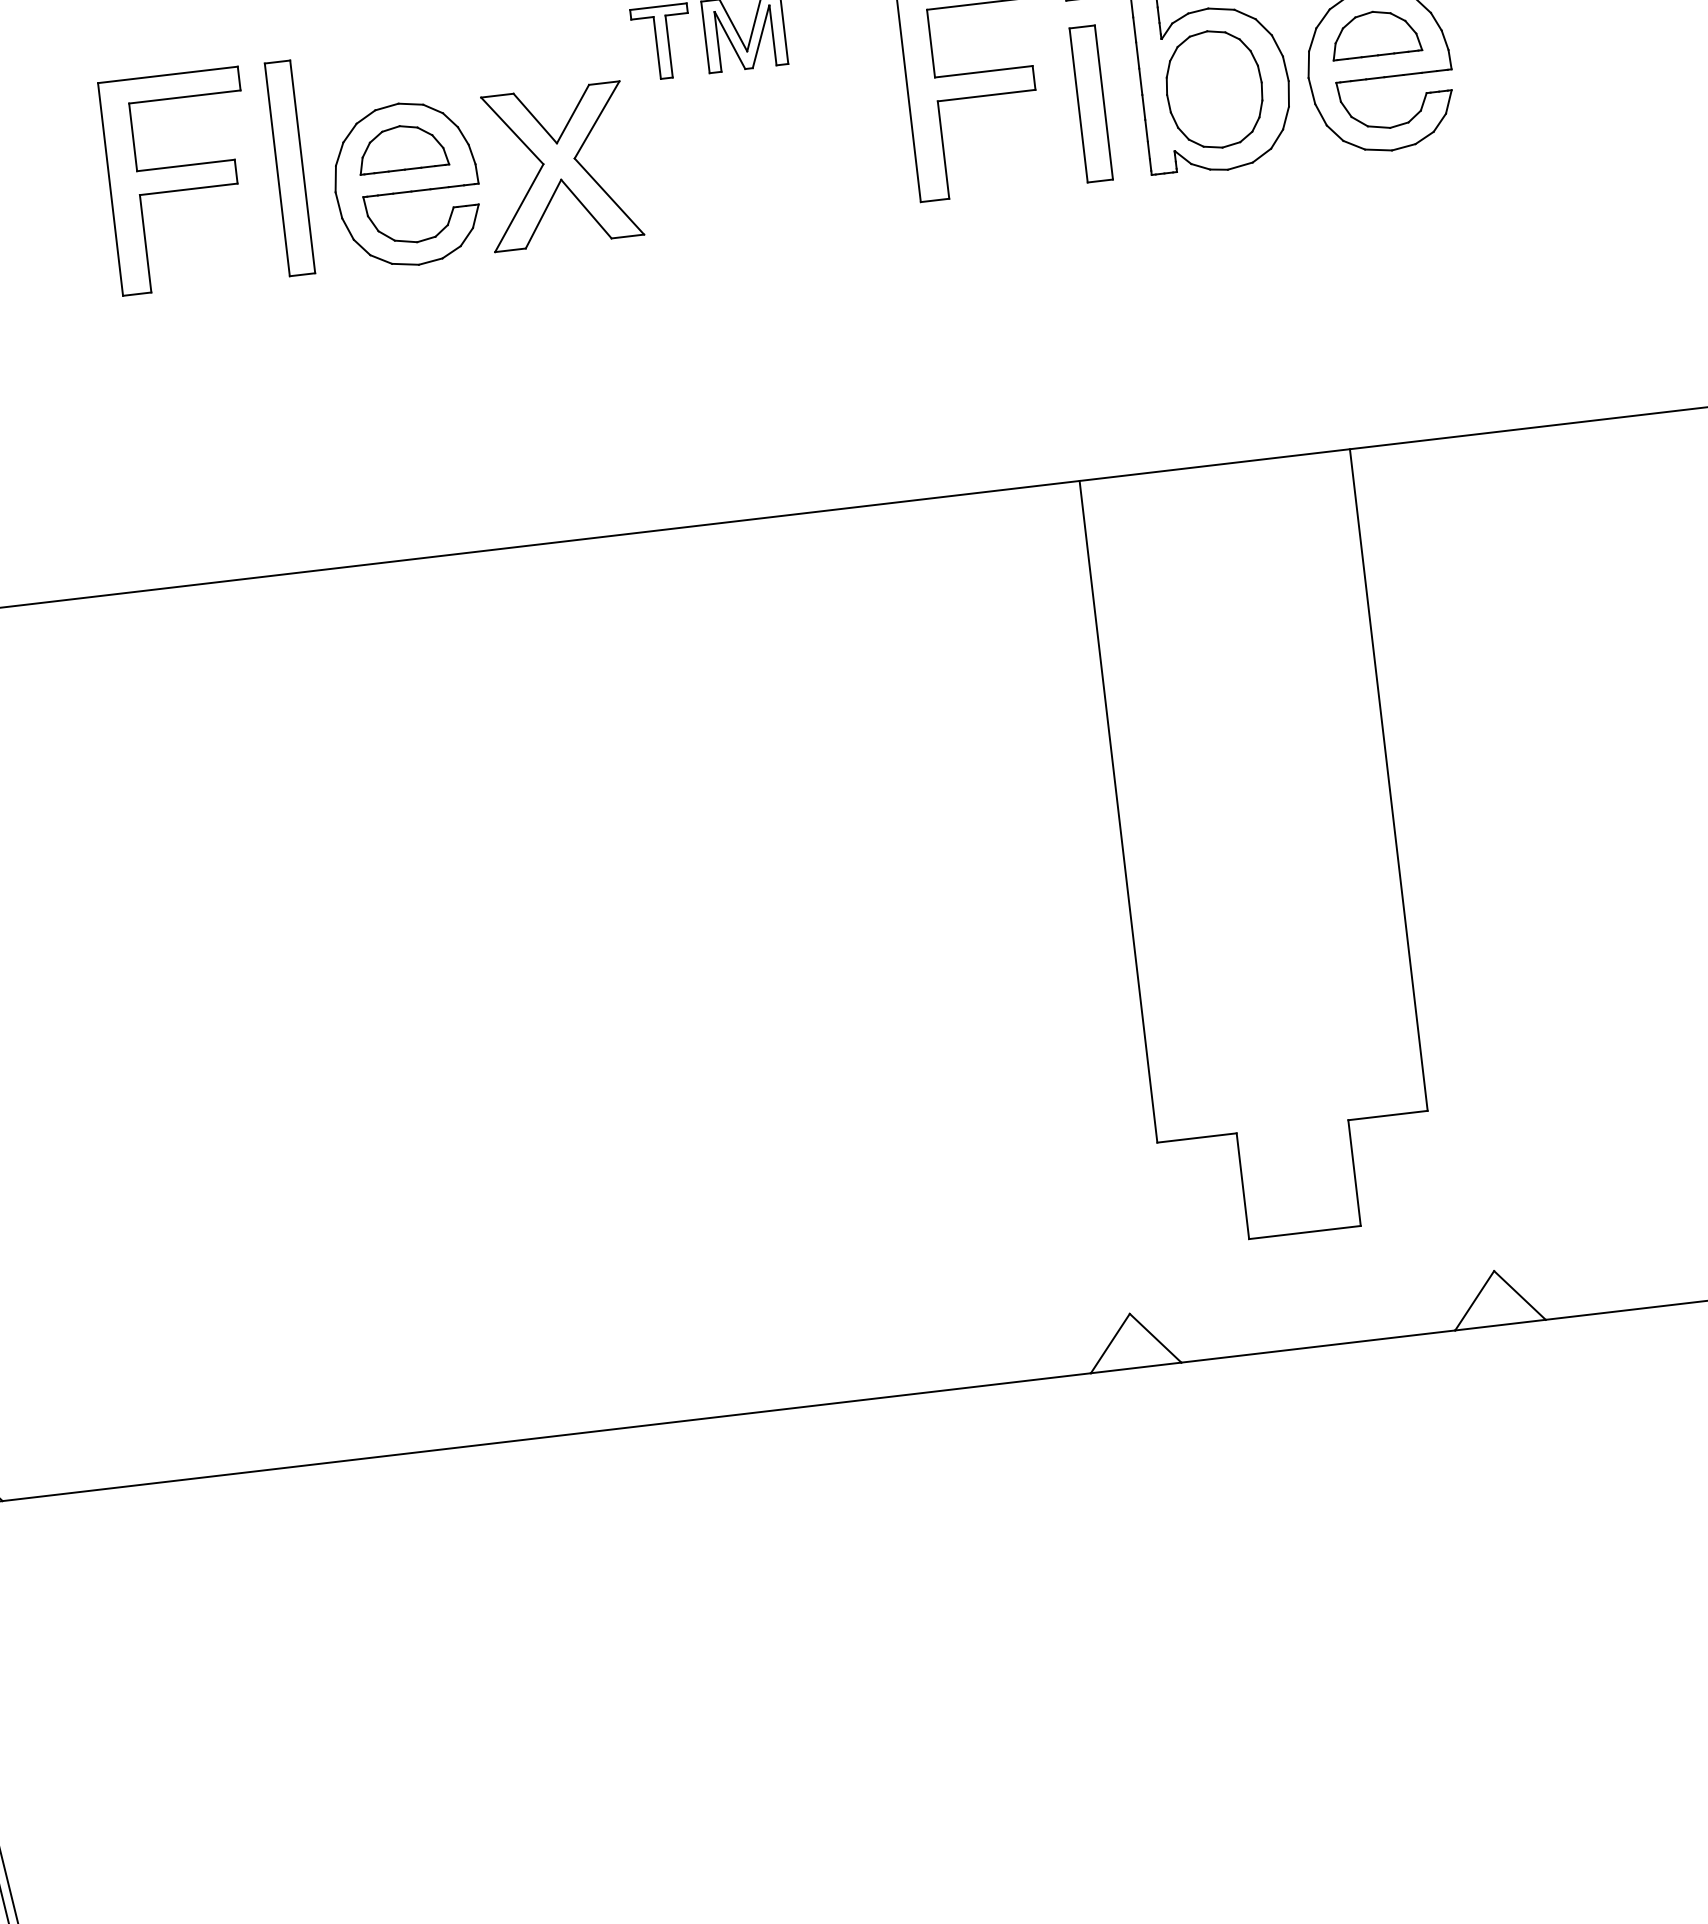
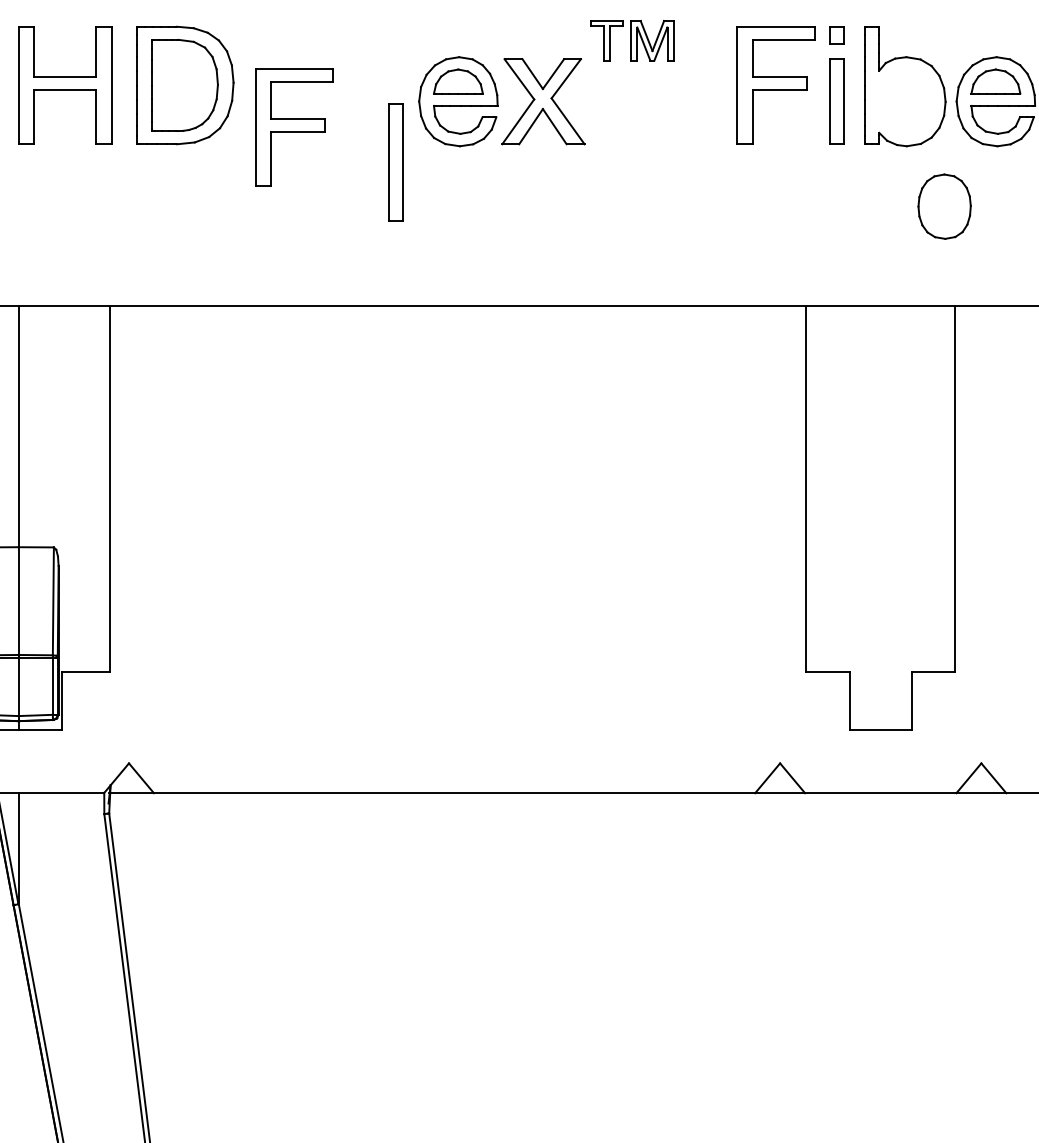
part: (1214, 89) -> (944, 206), moved
part: (289, 168) -> (395, 162), moved
part: (180, 181) -> (294, 127), moved

